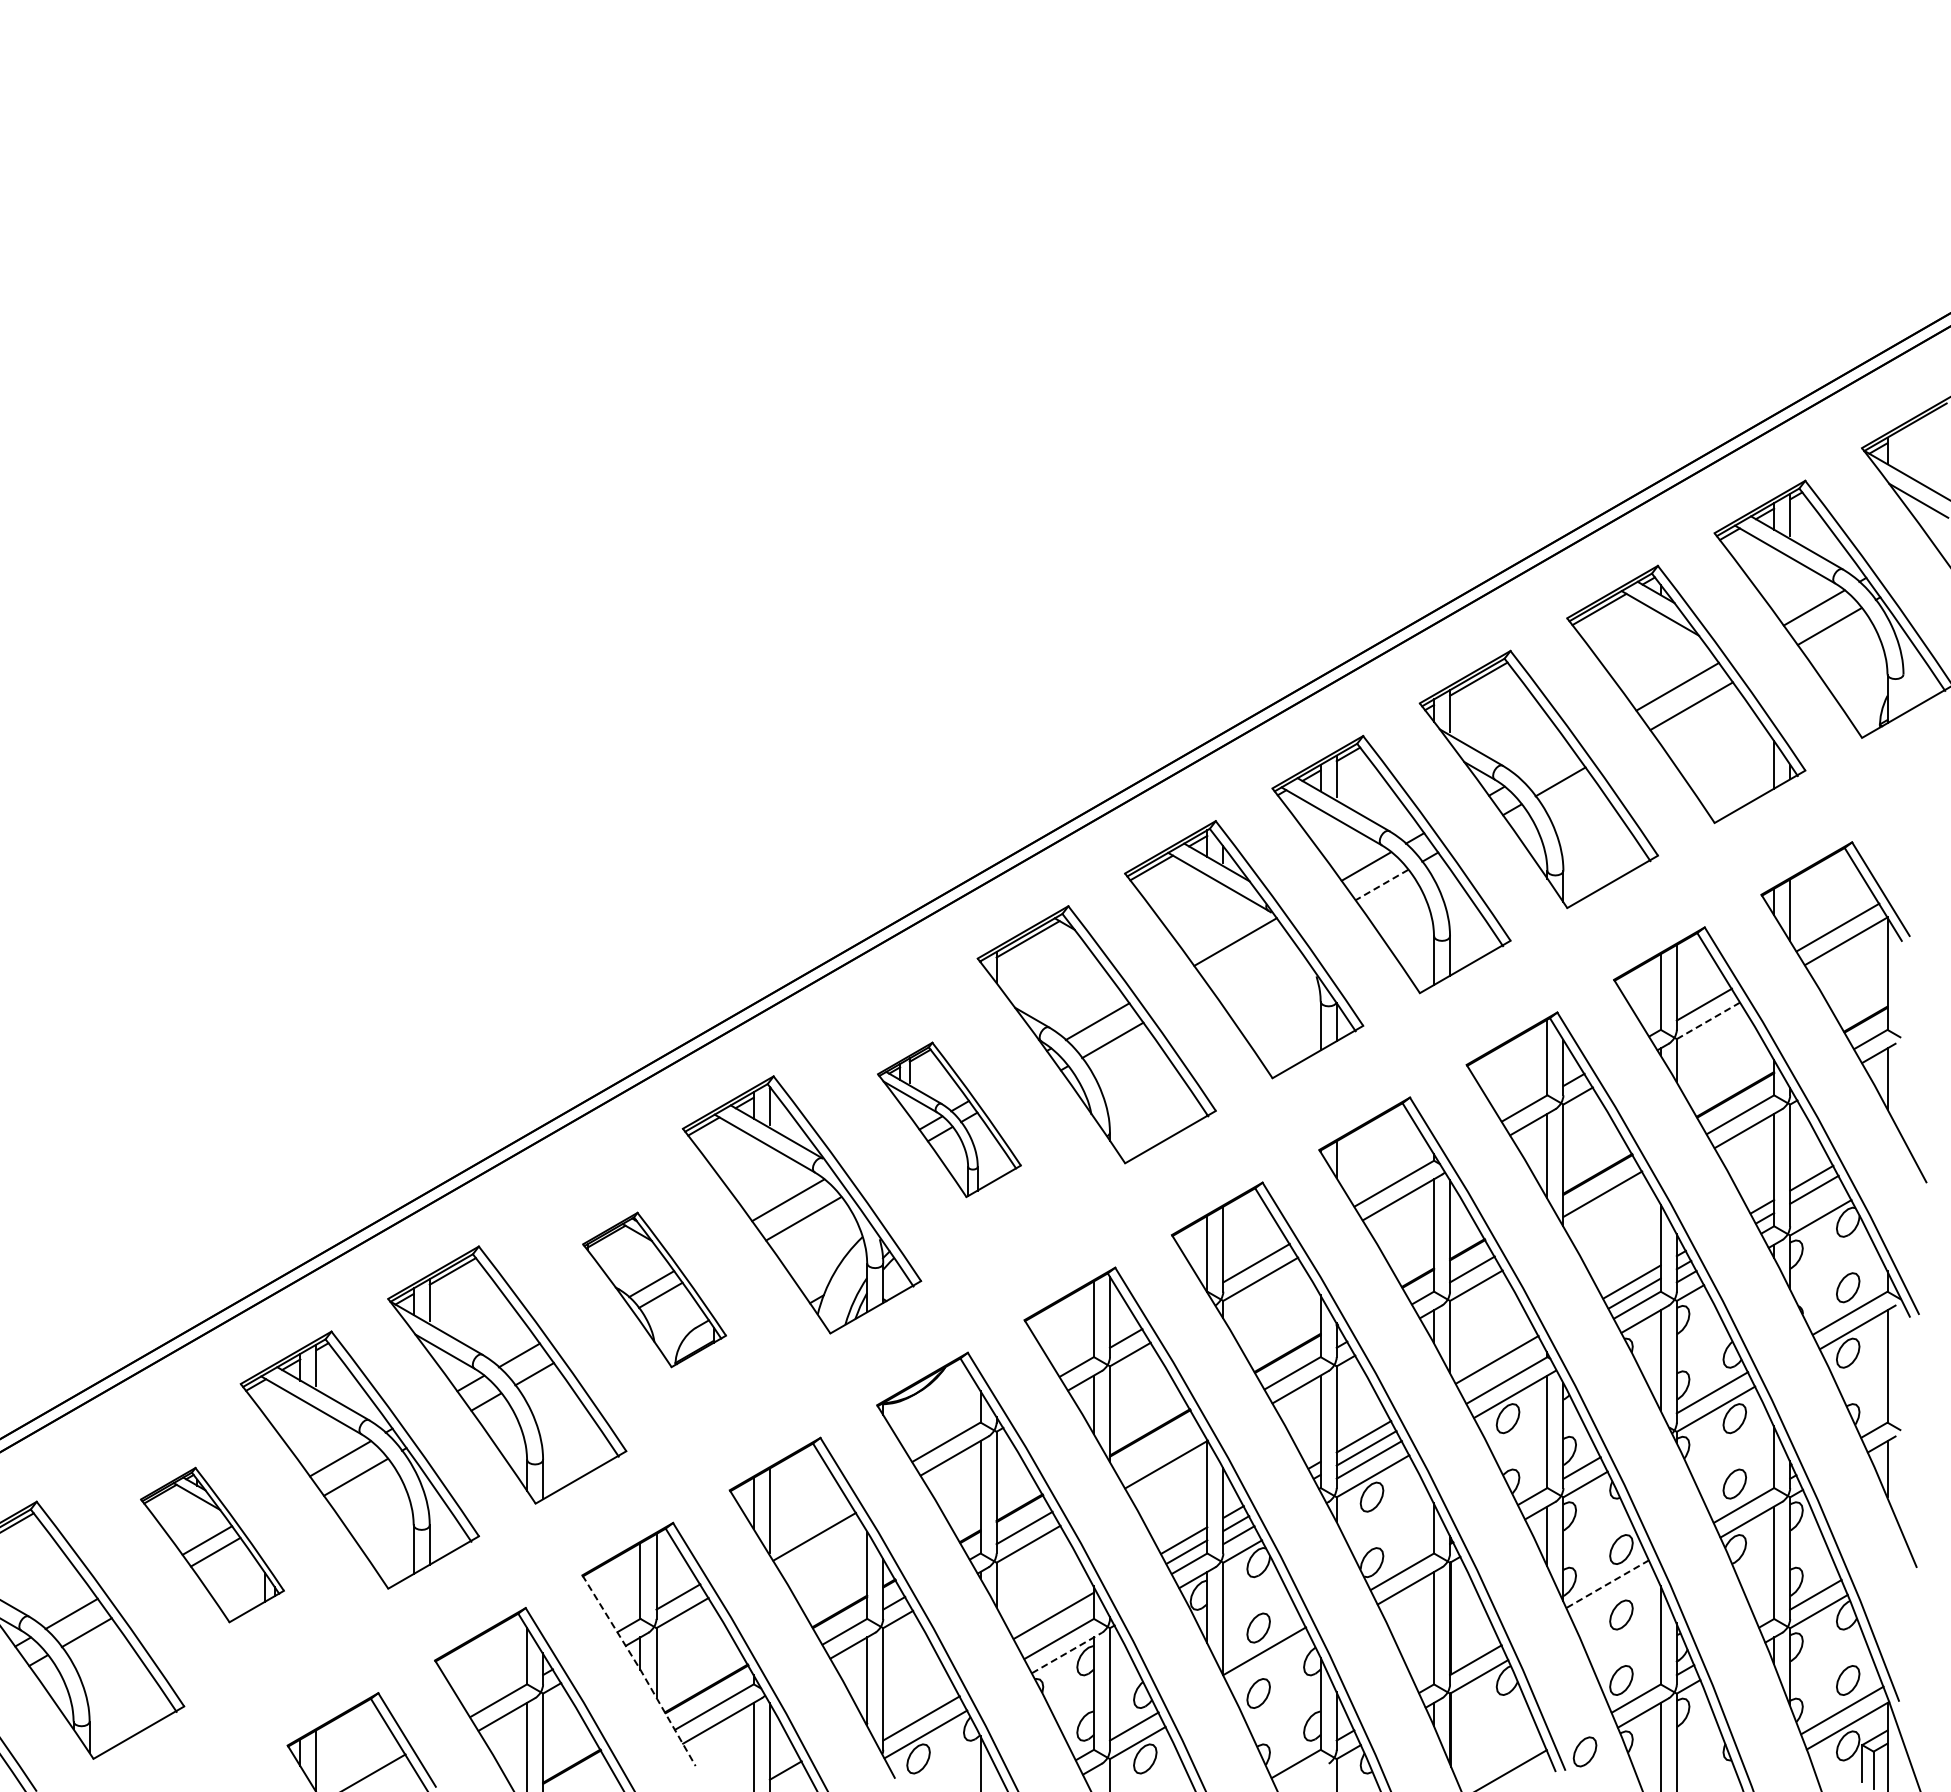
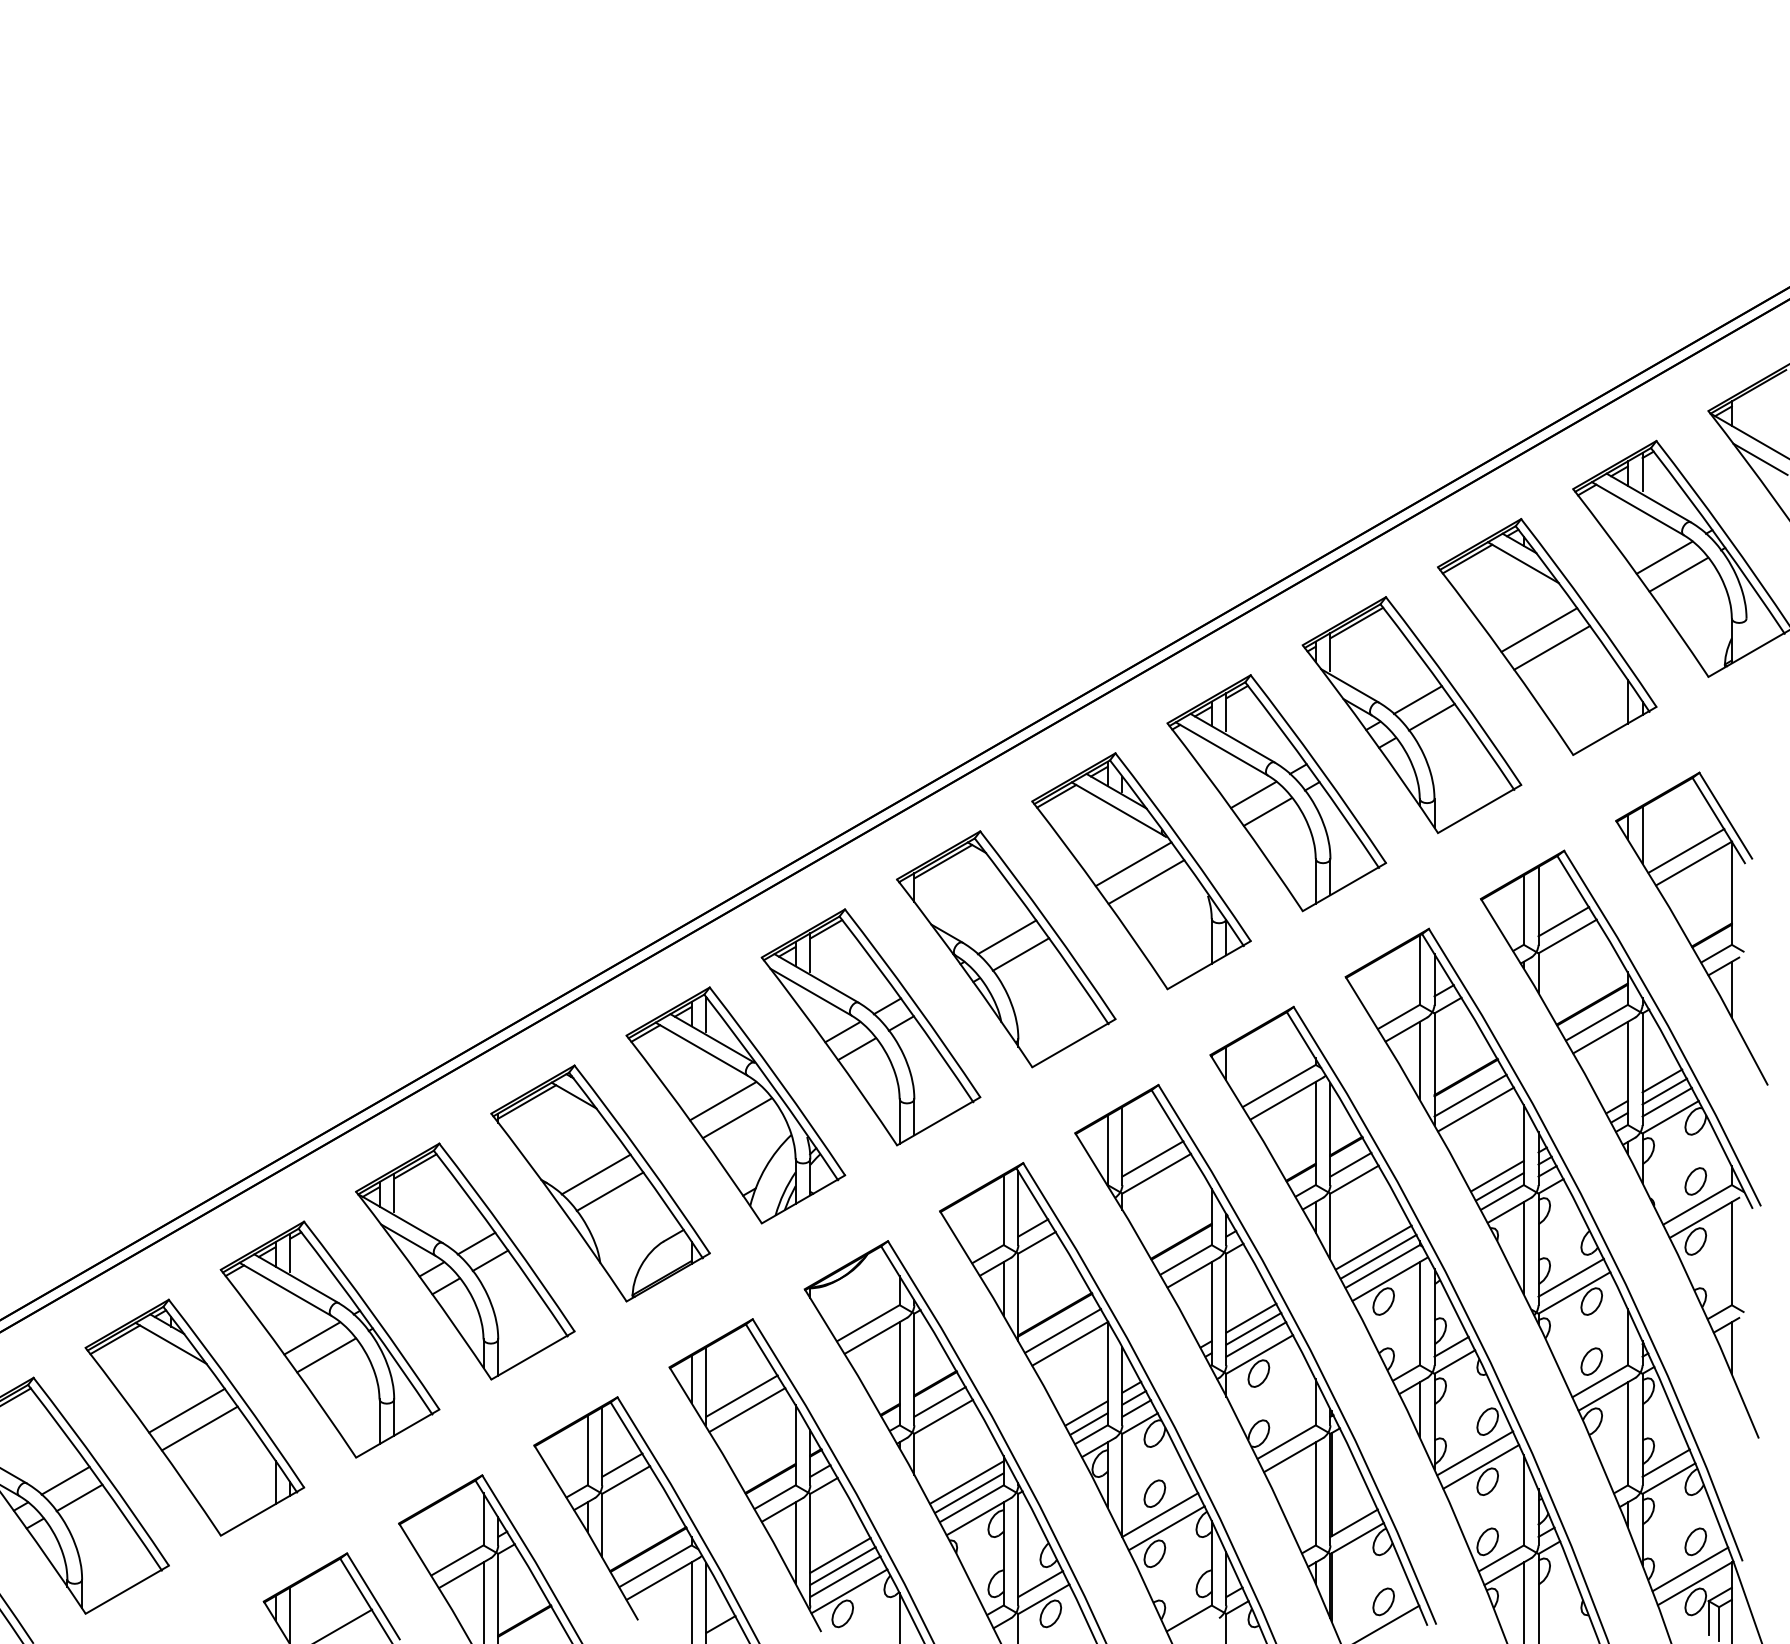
line: (1545, 763) -> (1418, 700), added
line: (1381, 885) -> (1267, 812), dashed -> solid
line: (1249, 961) -> (1146, 882), added
line: (1708, 1020) -> (1567, 936), dashed -> solid
part: (949, 1119) -> (871, 1027), size x1.67
line: (1817, 1200) -> (1667, 1101), added
line: (1608, 1209) -> (1475, 1109), added
part: (654, 1289) -> (600, 1183), size x1.67
line: (1502, 1369) -> (1378, 1256), added
line: (1158, 1450) -> (1062, 1330), added
line: (808, 1521) -> (741, 1395), added
part: (212, 1544) -> (194, 1417), size x1.67
line: (1607, 1584) -> (1474, 1453), dashed -> solid
line: (1614, 1598) -> (1481, 1466), added
line: (1056, 1626) -> (969, 1492), added
line: (1067, 1652) -> (979, 1516), dashed -> solid
line: (1271, 1665) -> (1166, 1528), added
line: (640, 1669) -> (587, 1531), dashed -> solid
line: (916, 1695) -> (840, 1555), added
line: (918, 1706) -> (842, 1565), added
part: (1584, 1751) -> (1383, 1601), moved

